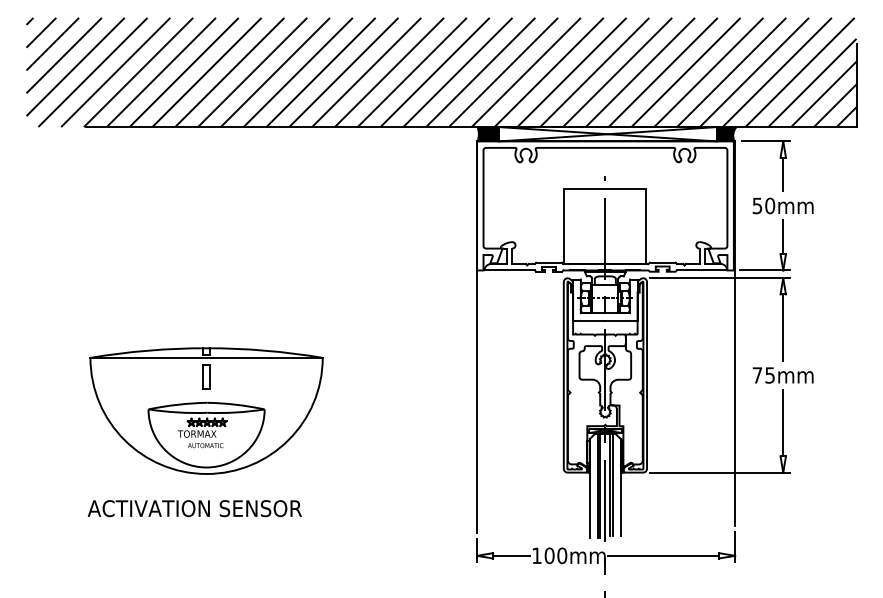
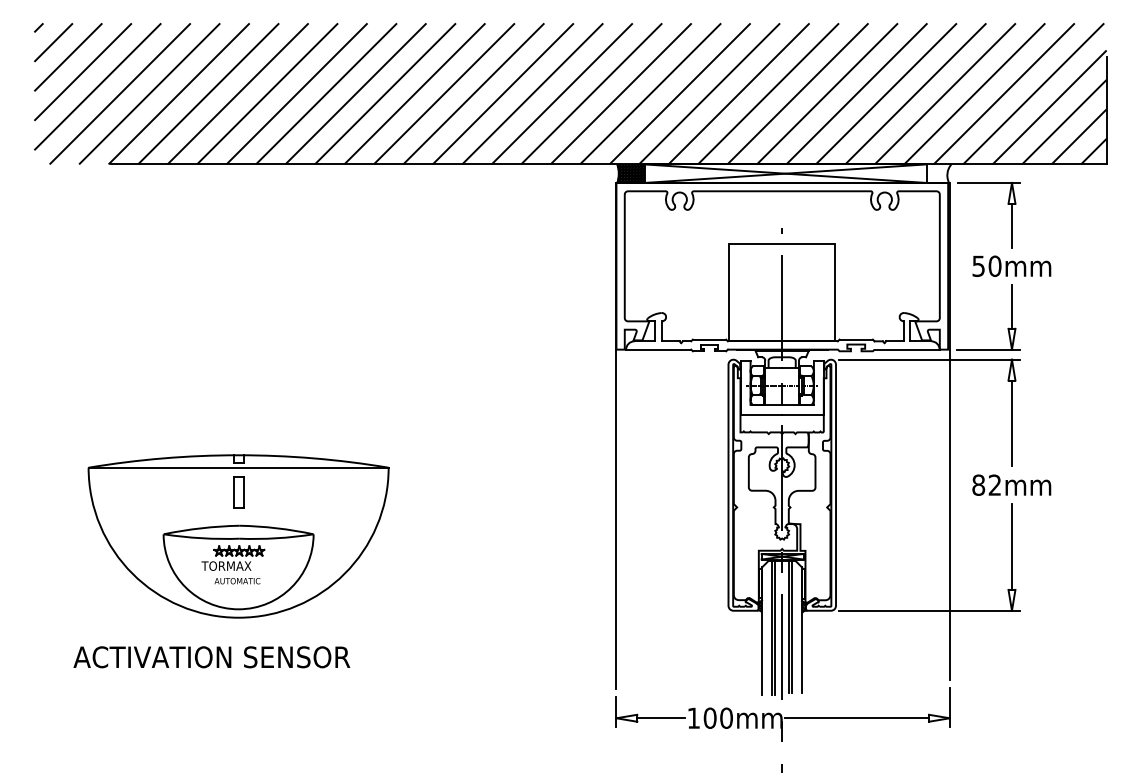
hatch: (726, 134) -> (938, 173), removed
text: (763, 375) -> (986, 485), 75mm -> 82mm
part: (206, 410) -> (238, 535), moved
text: (194, 508) -> (211, 657), moved

